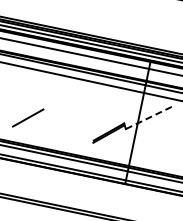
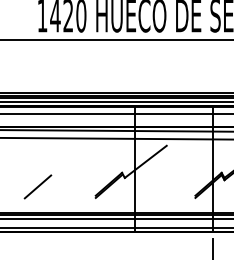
line: (27, 117) -> (37, 186), moved
line: (150, 117) -> (146, 161), dashed -> solid

